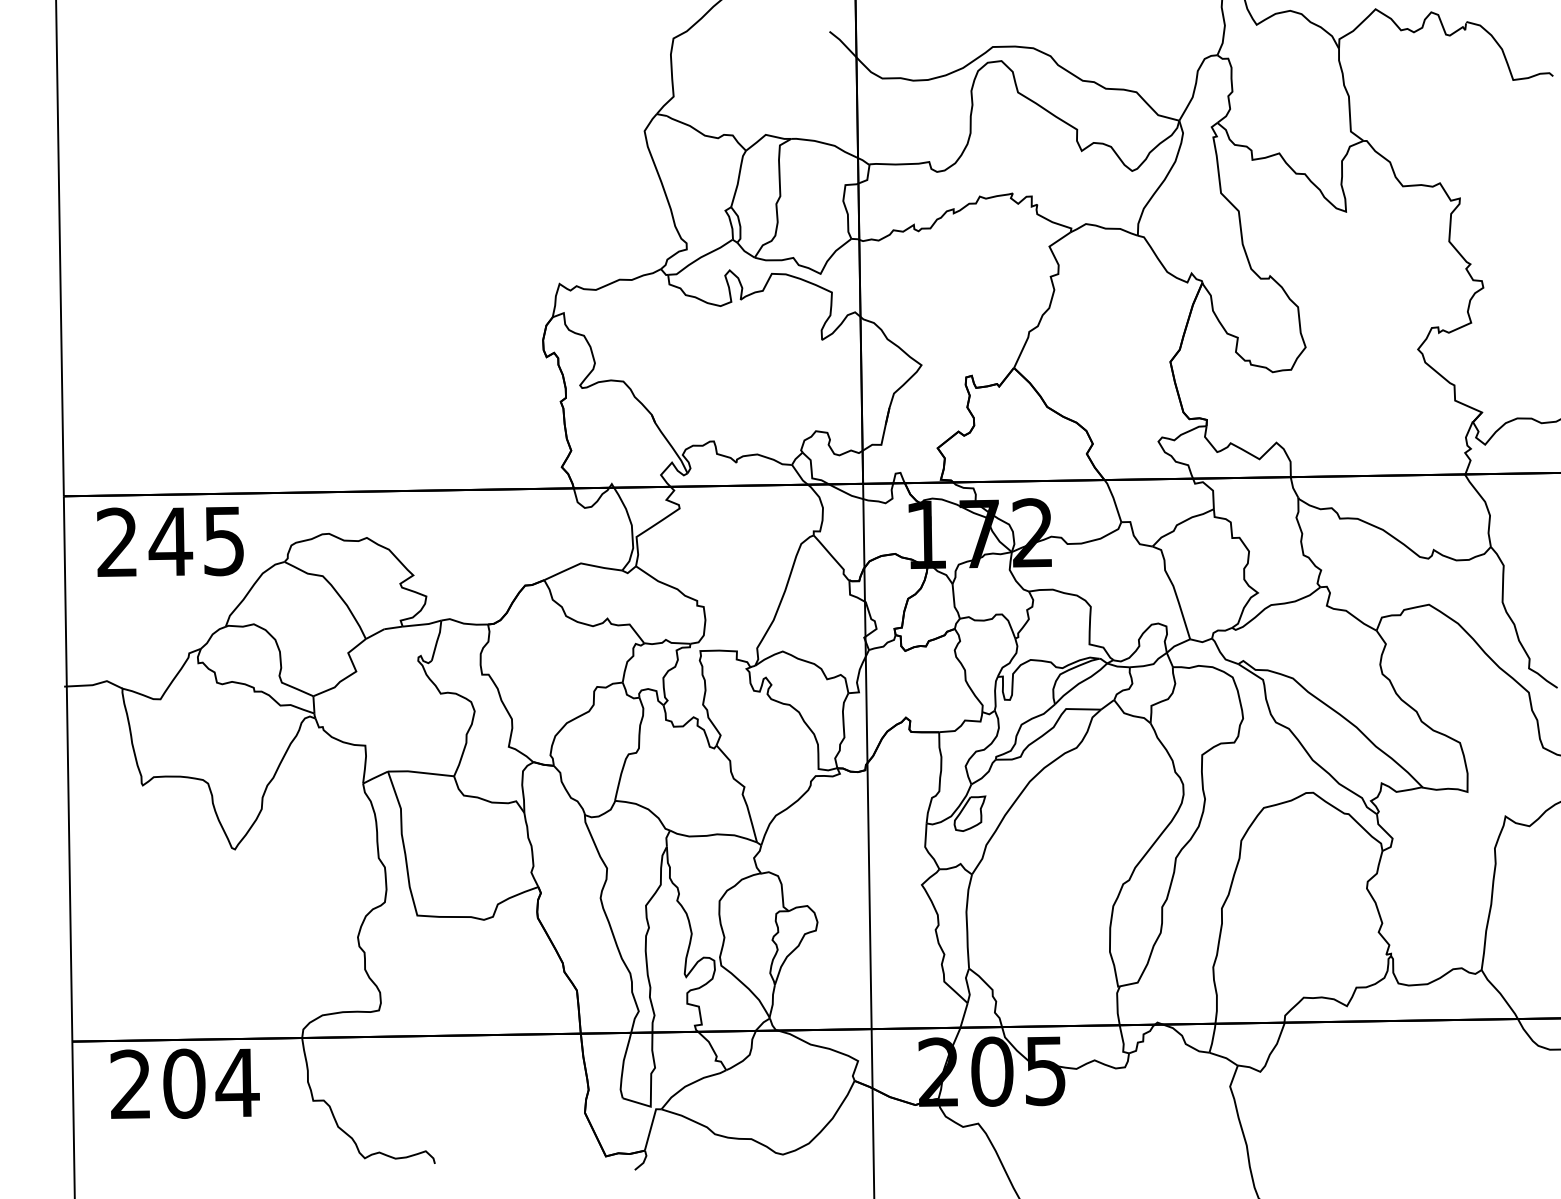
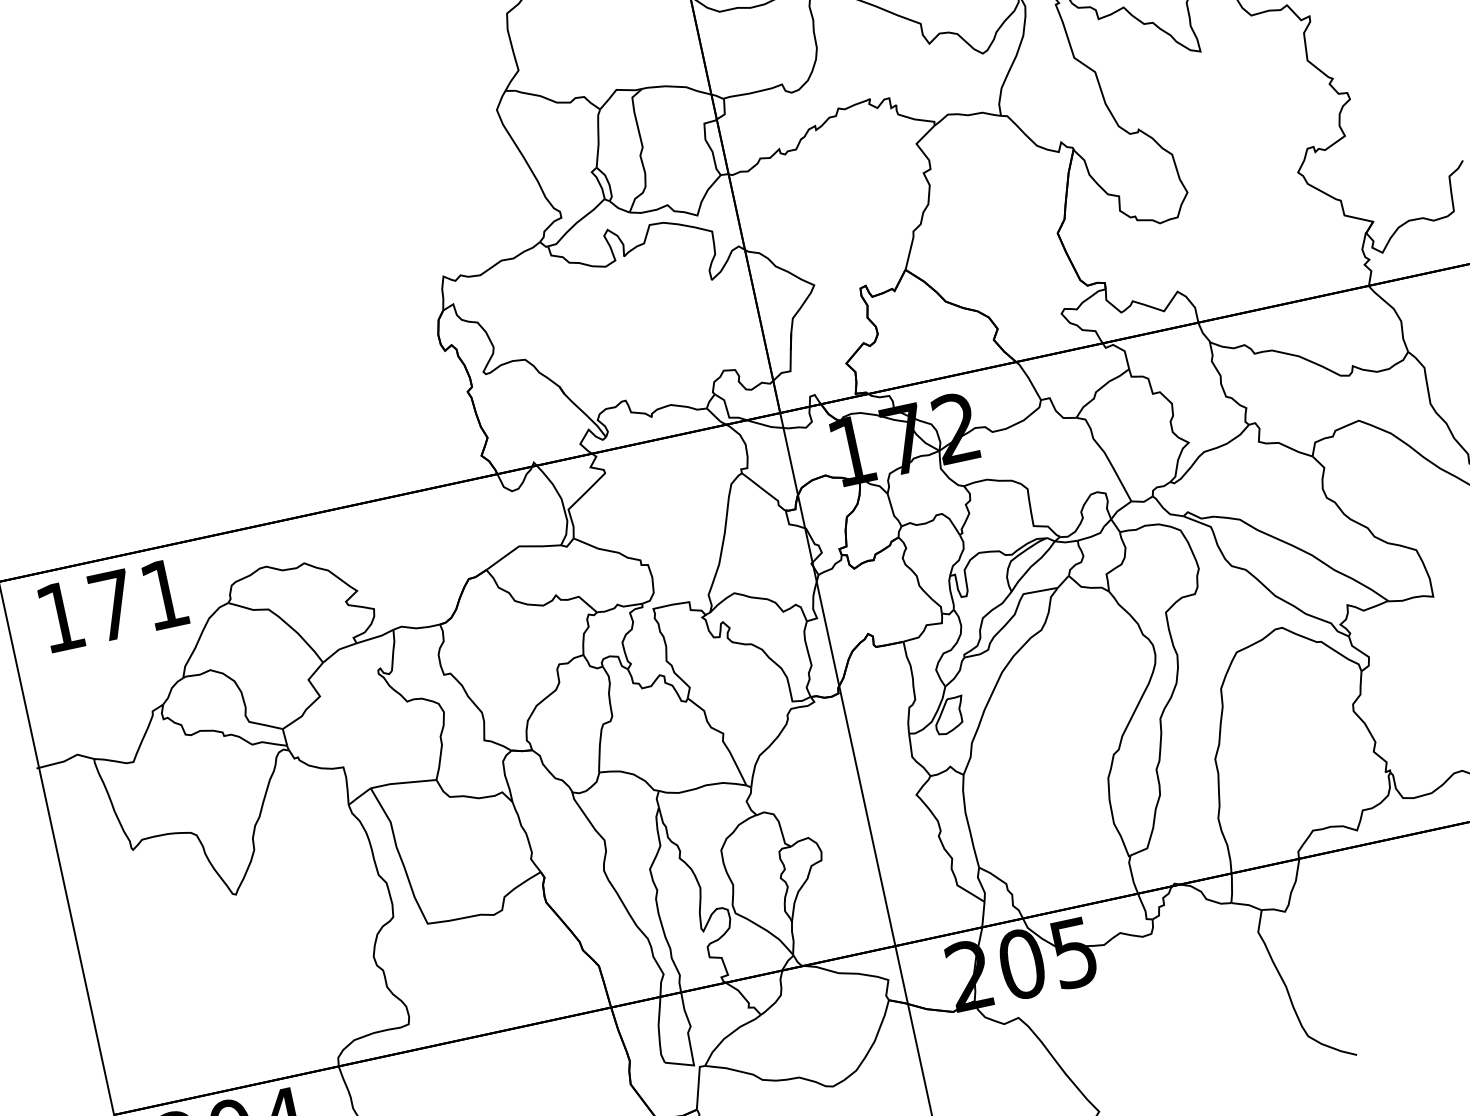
text: (170, 541) -> (112, 605), 245 -> 171

